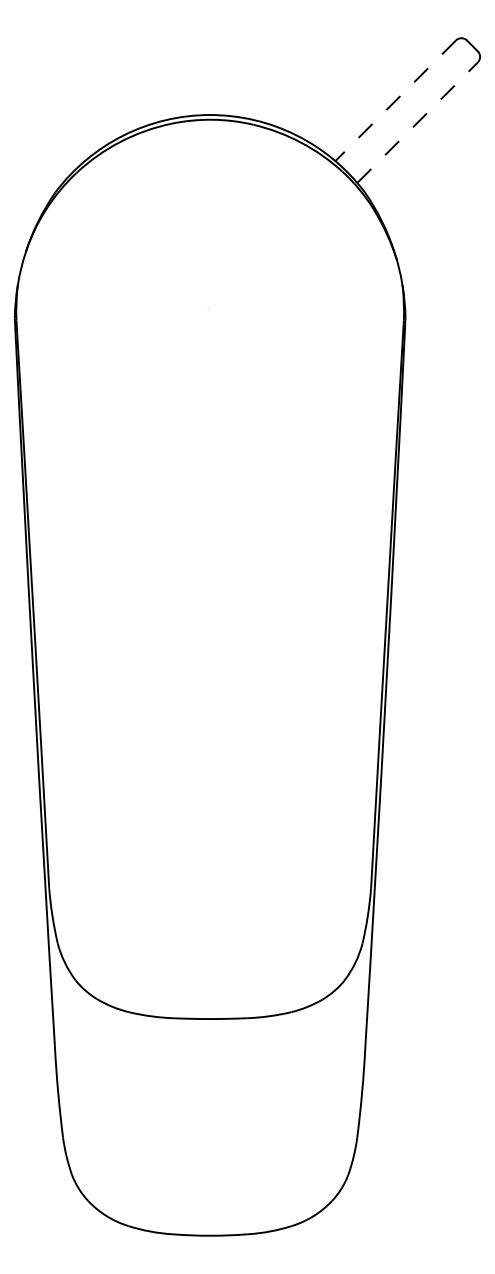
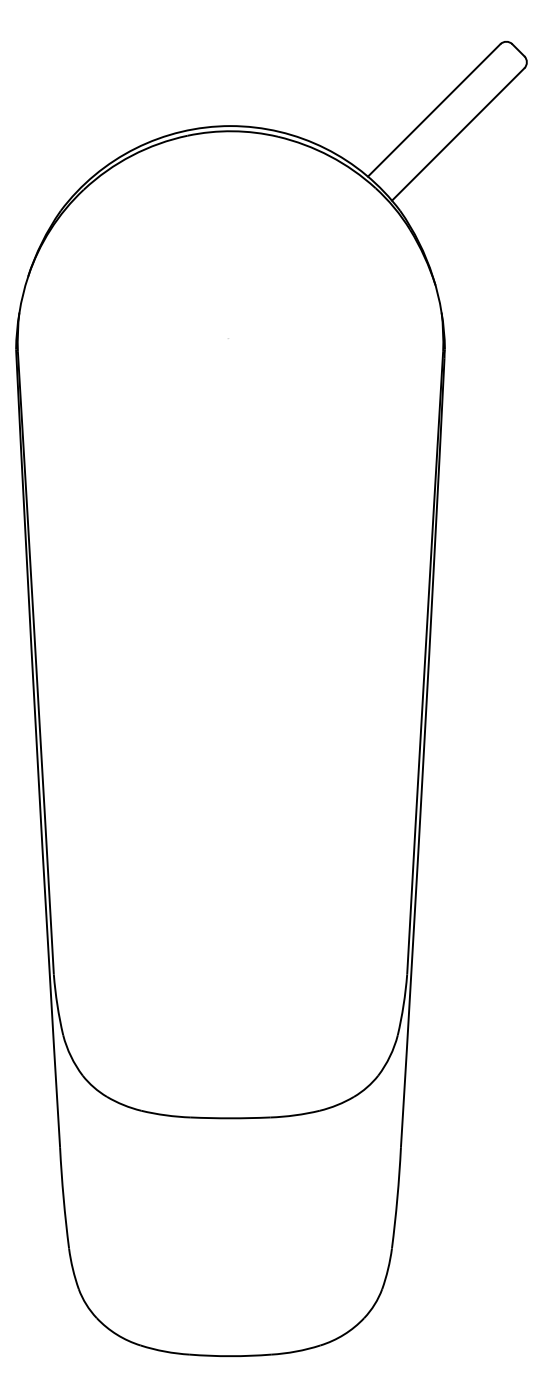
line: (395, 101) -> (433, 111), dashed -> solid
line: (417, 122) -> (458, 134), dashed -> solid

